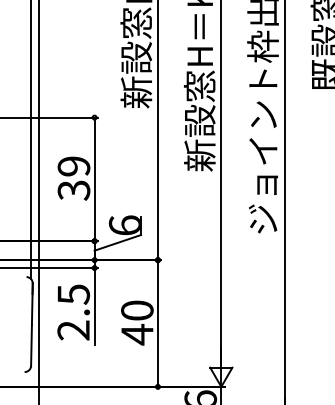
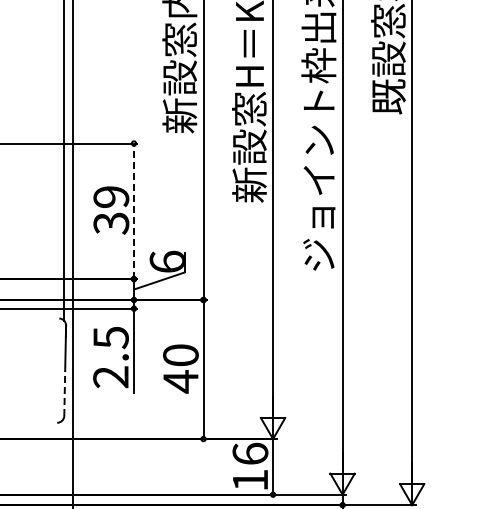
line: (95, 179) -> (134, 211), solid -> dashed
line: (31, 345) -> (64, 393), solid -> dashed

